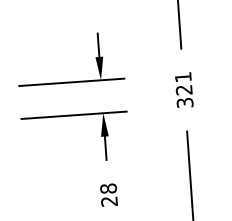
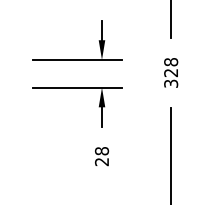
text: (183, 77) -> (171, 62), 321 -> 328

